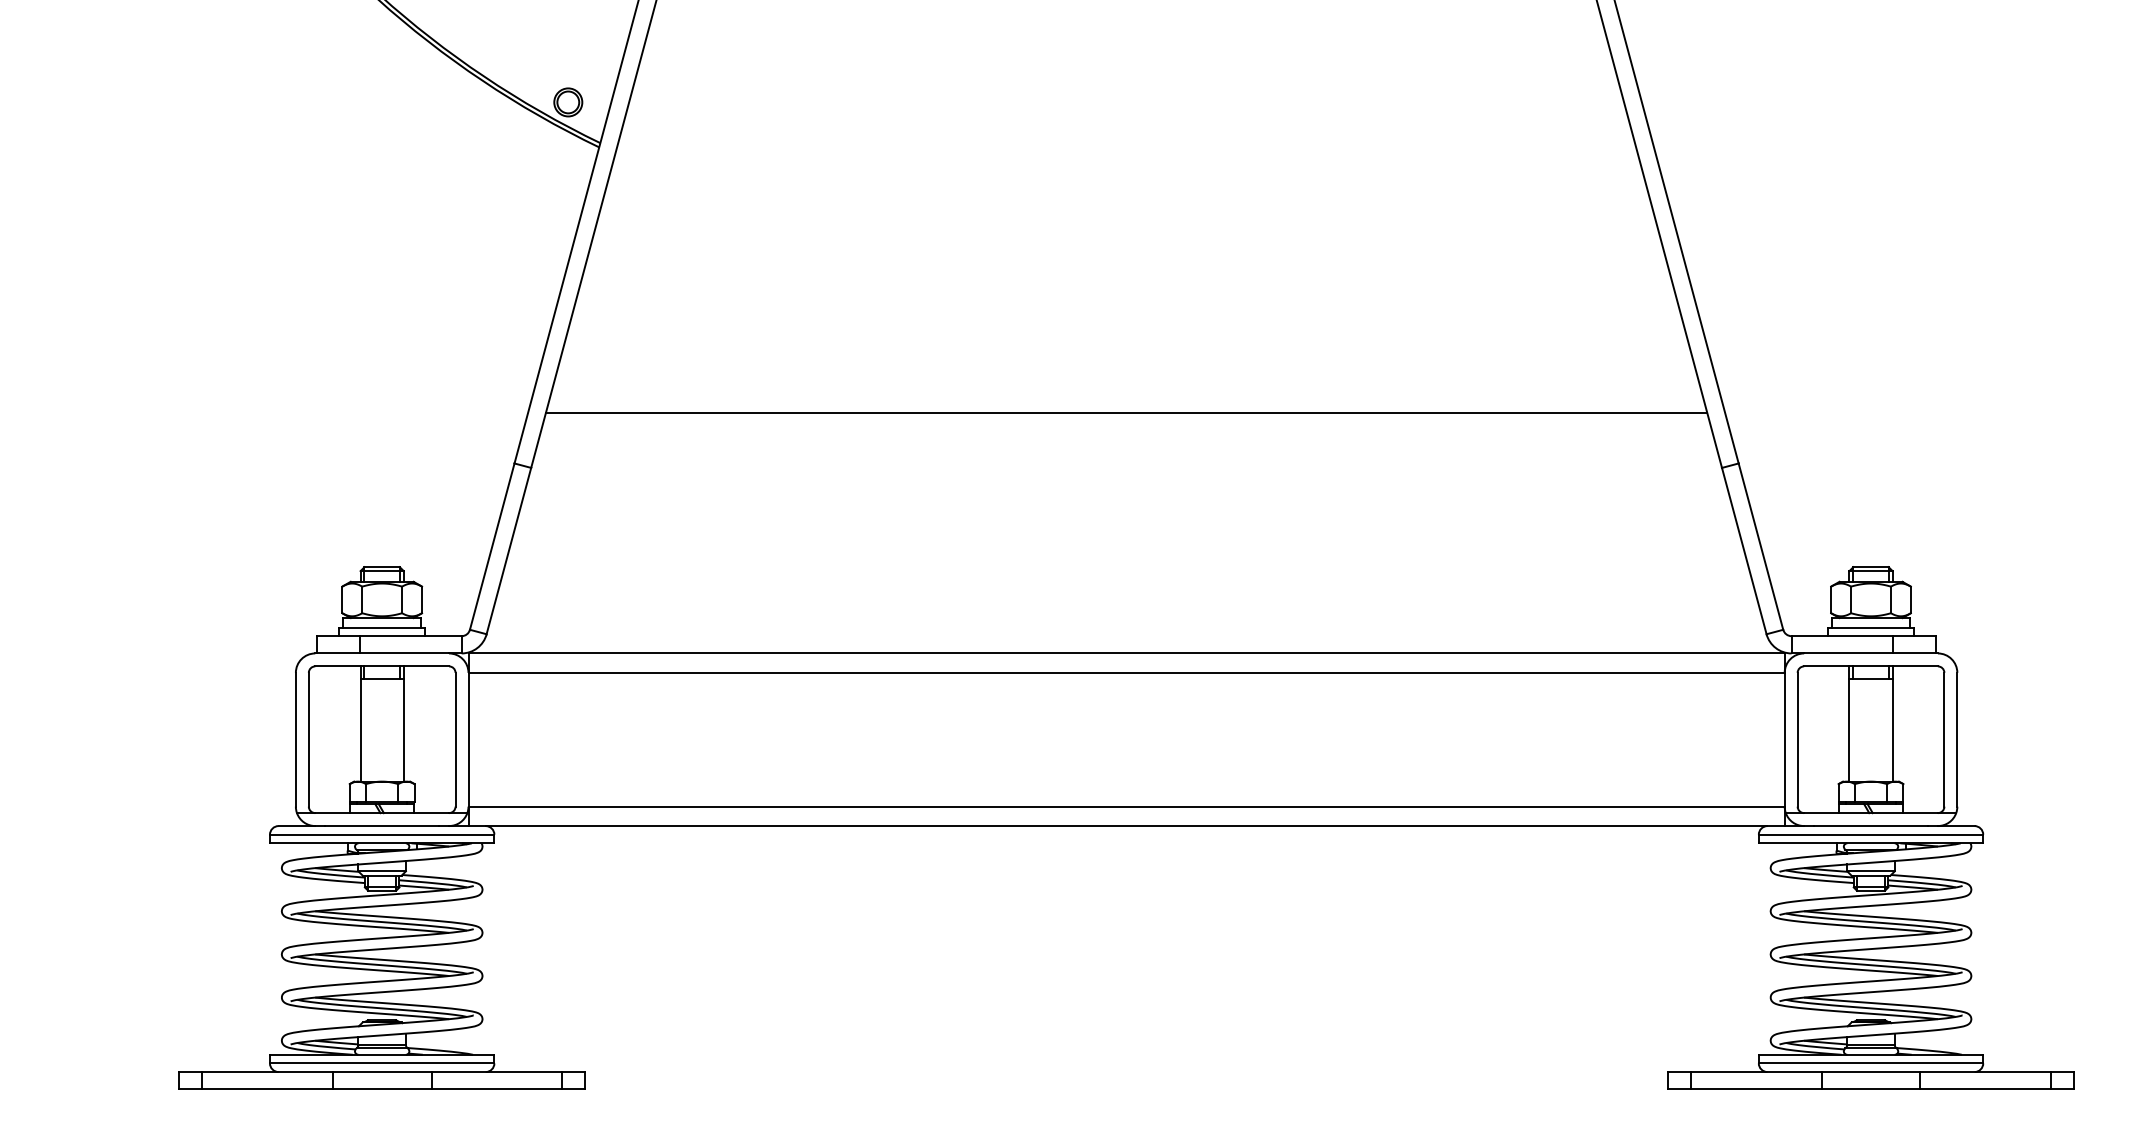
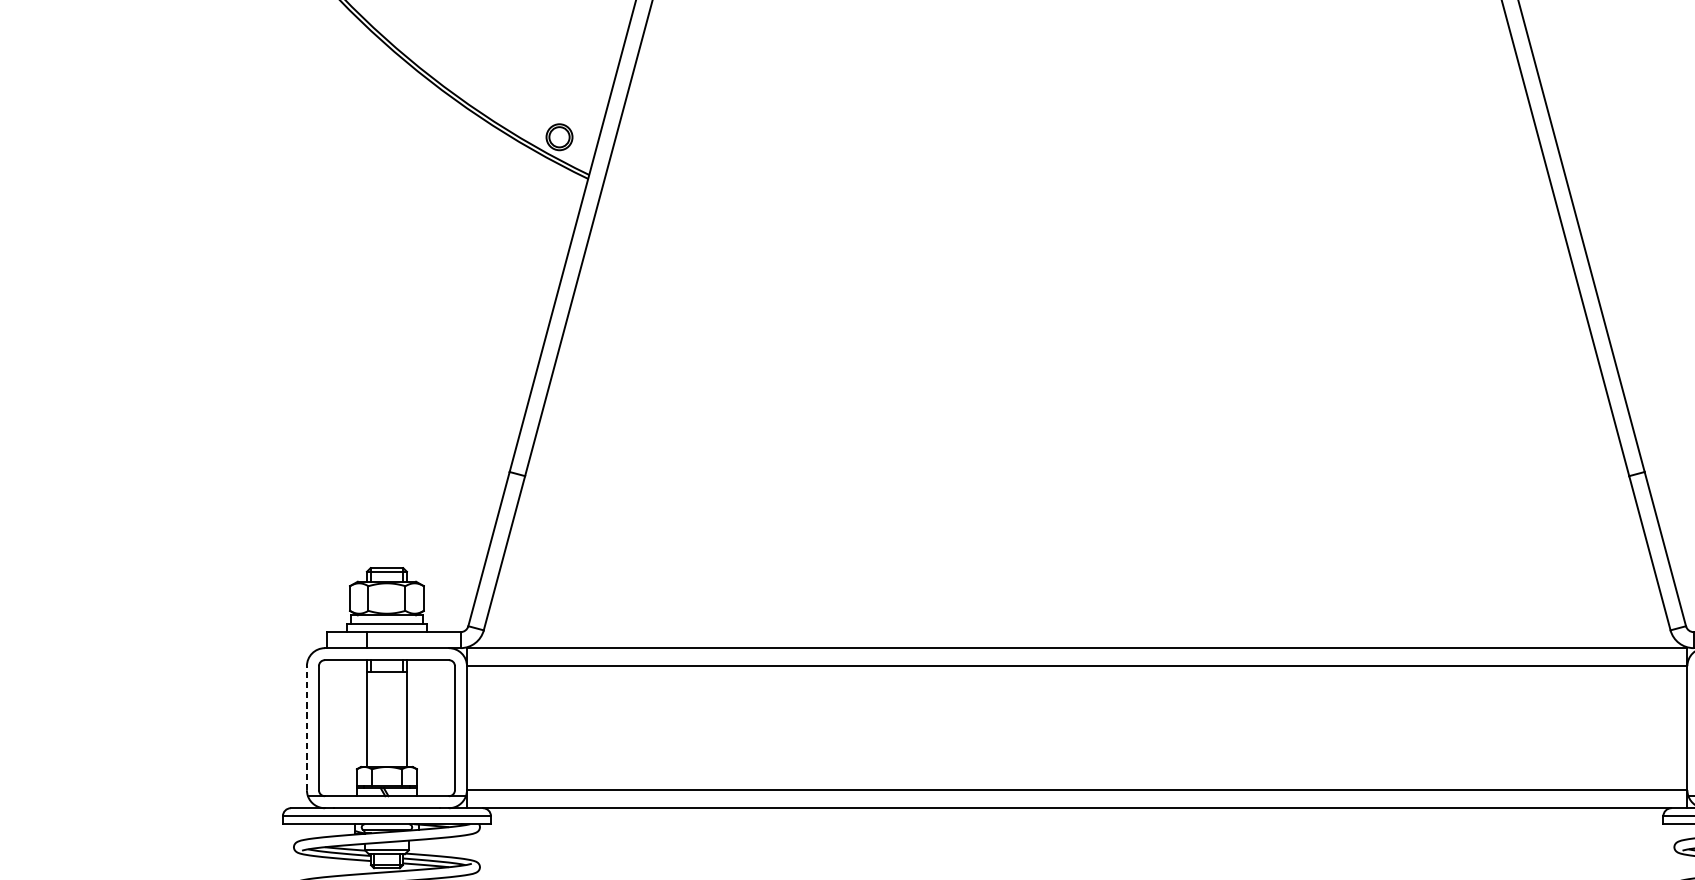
line: (1126, 412) -> (1077, 424), removed
line: (295, 739) -> (306, 727), solid -> dashed

